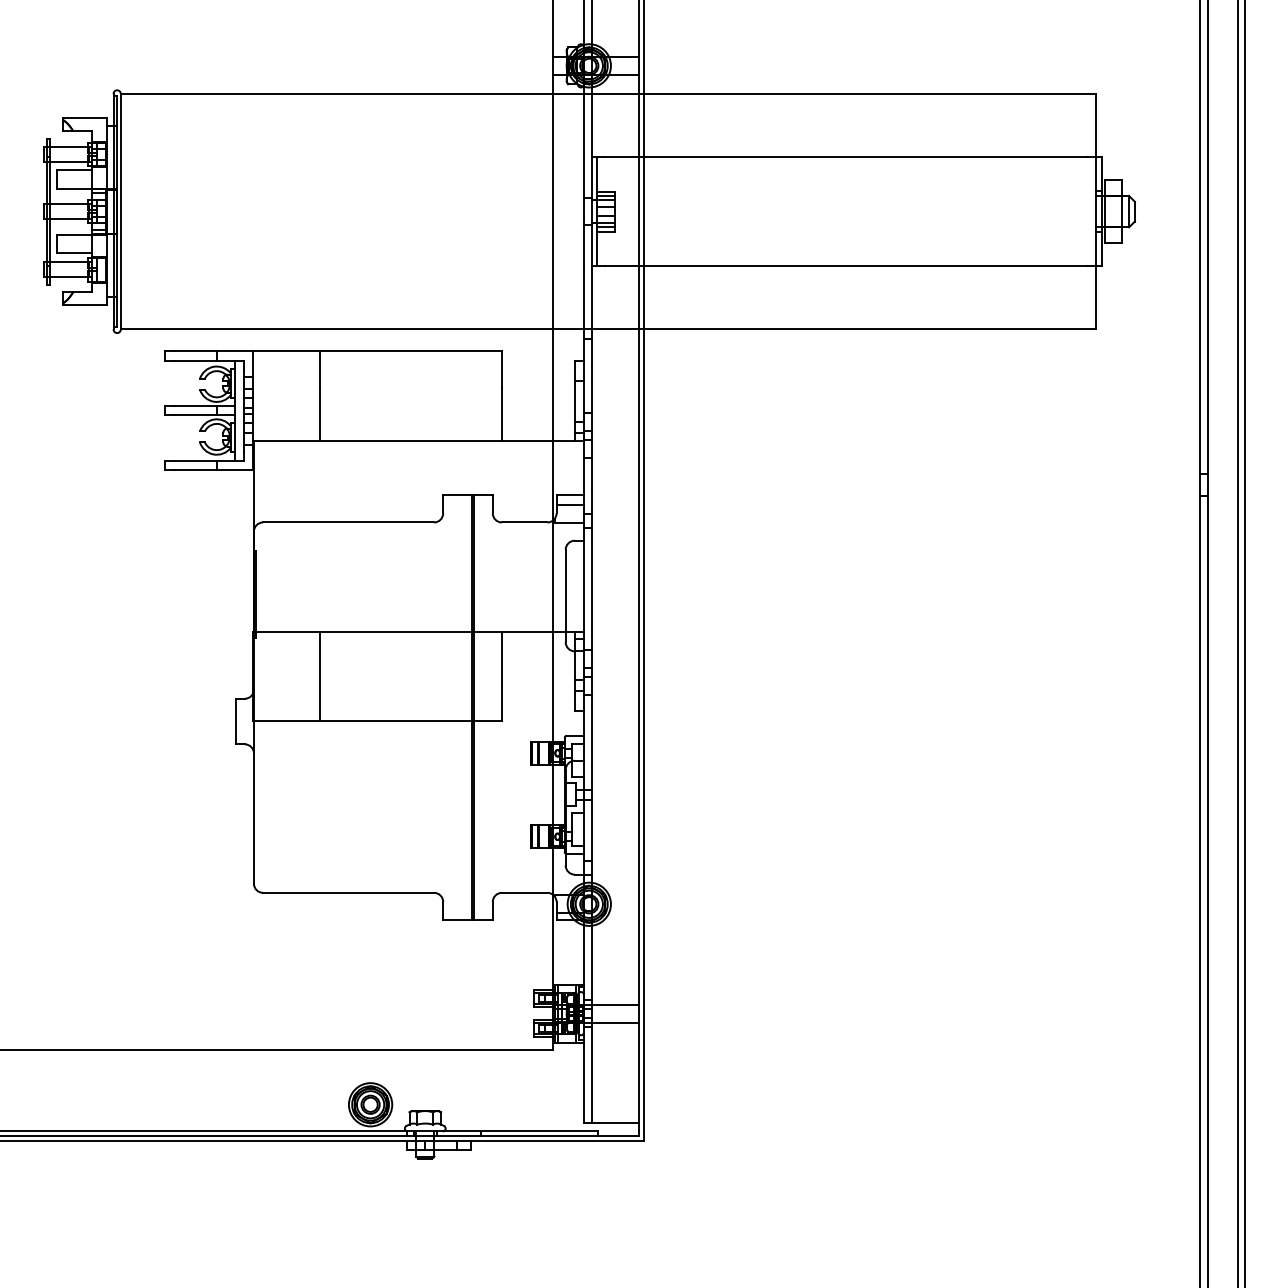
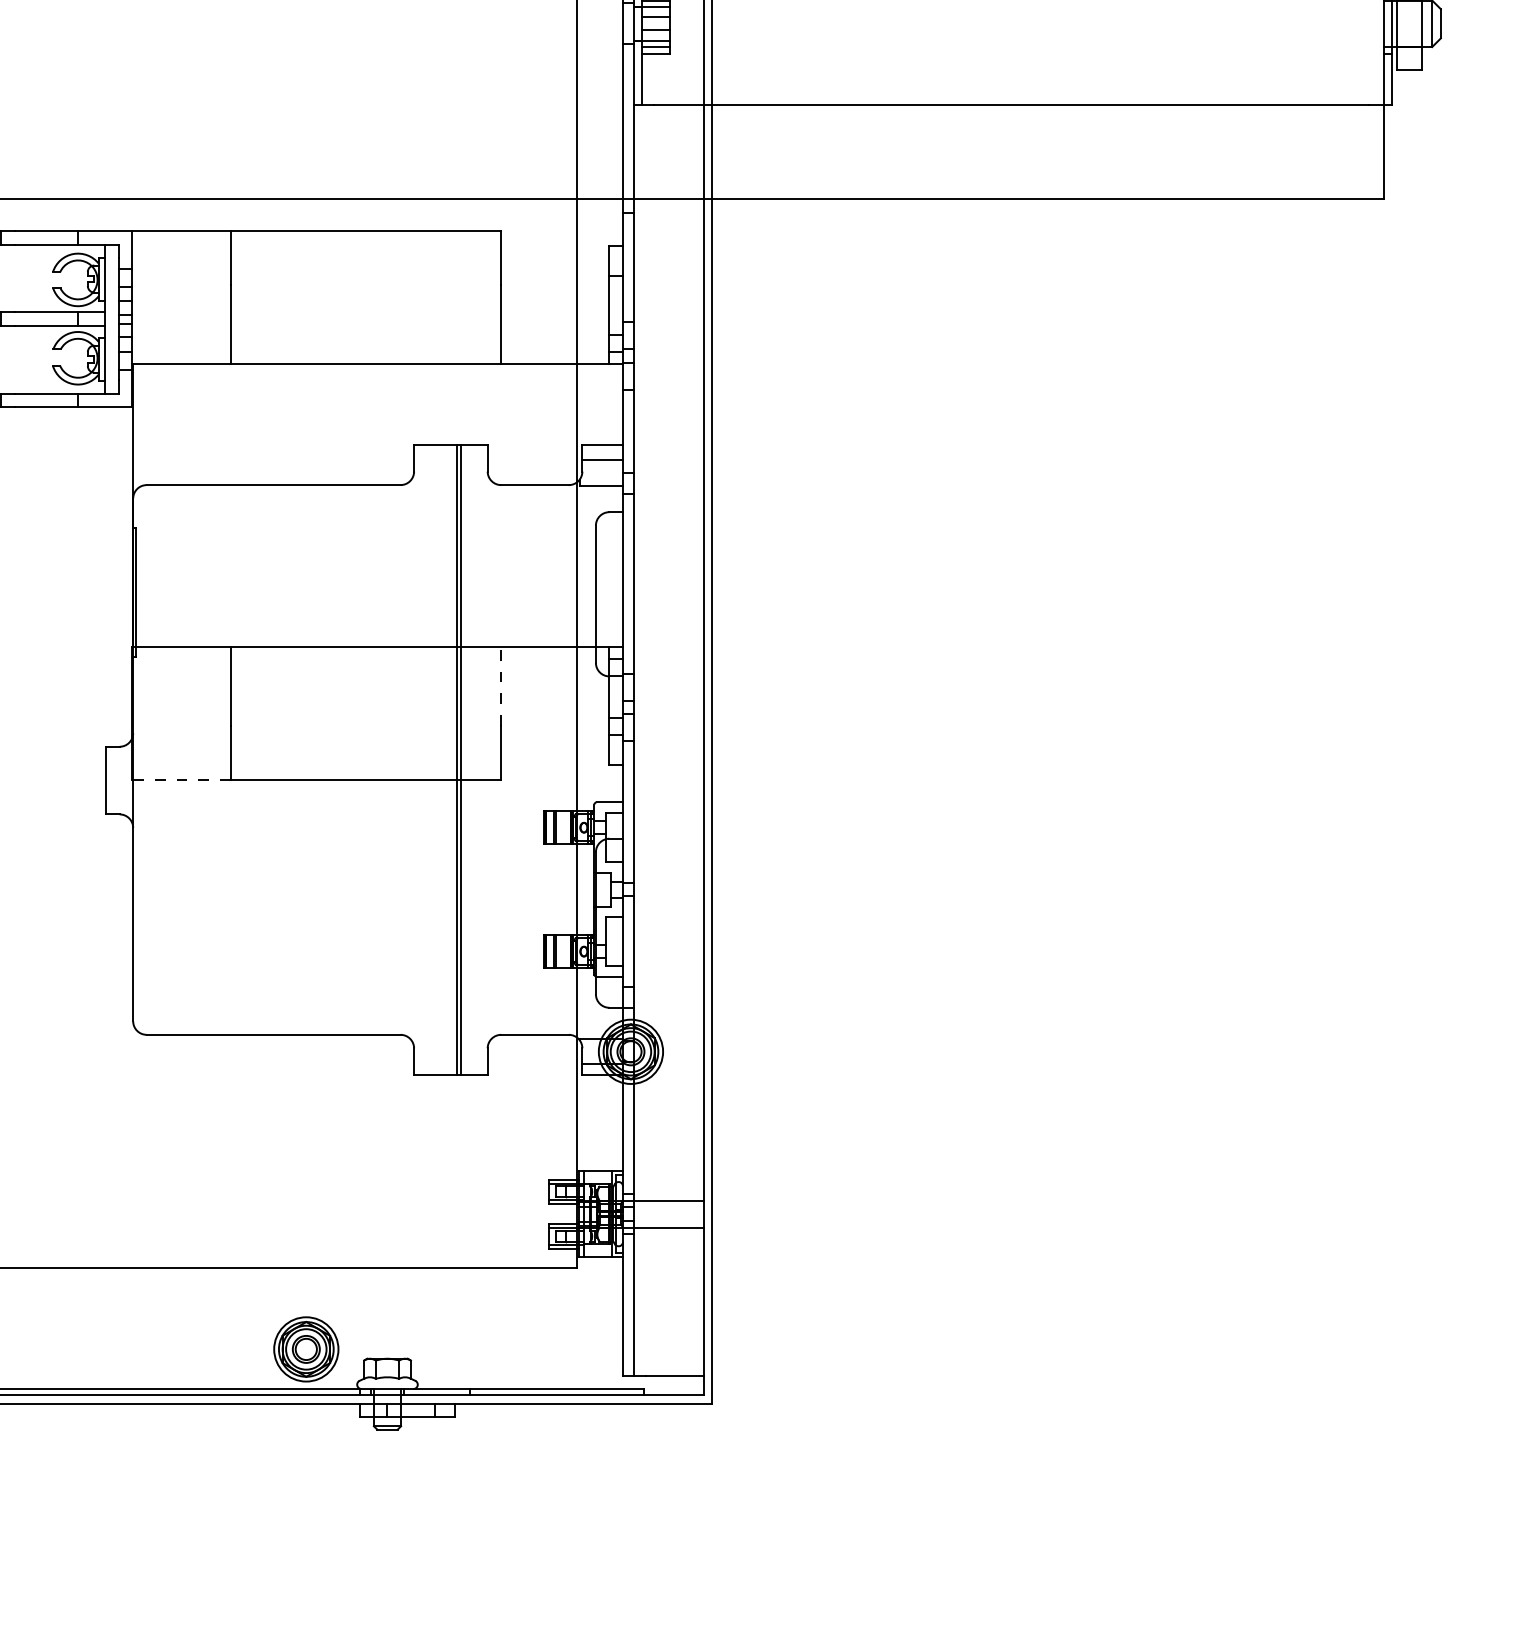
line: (501, 657) -> (500, 685), solid -> dashed
line: (285, 721) -> (180, 780), solid -> dashed

